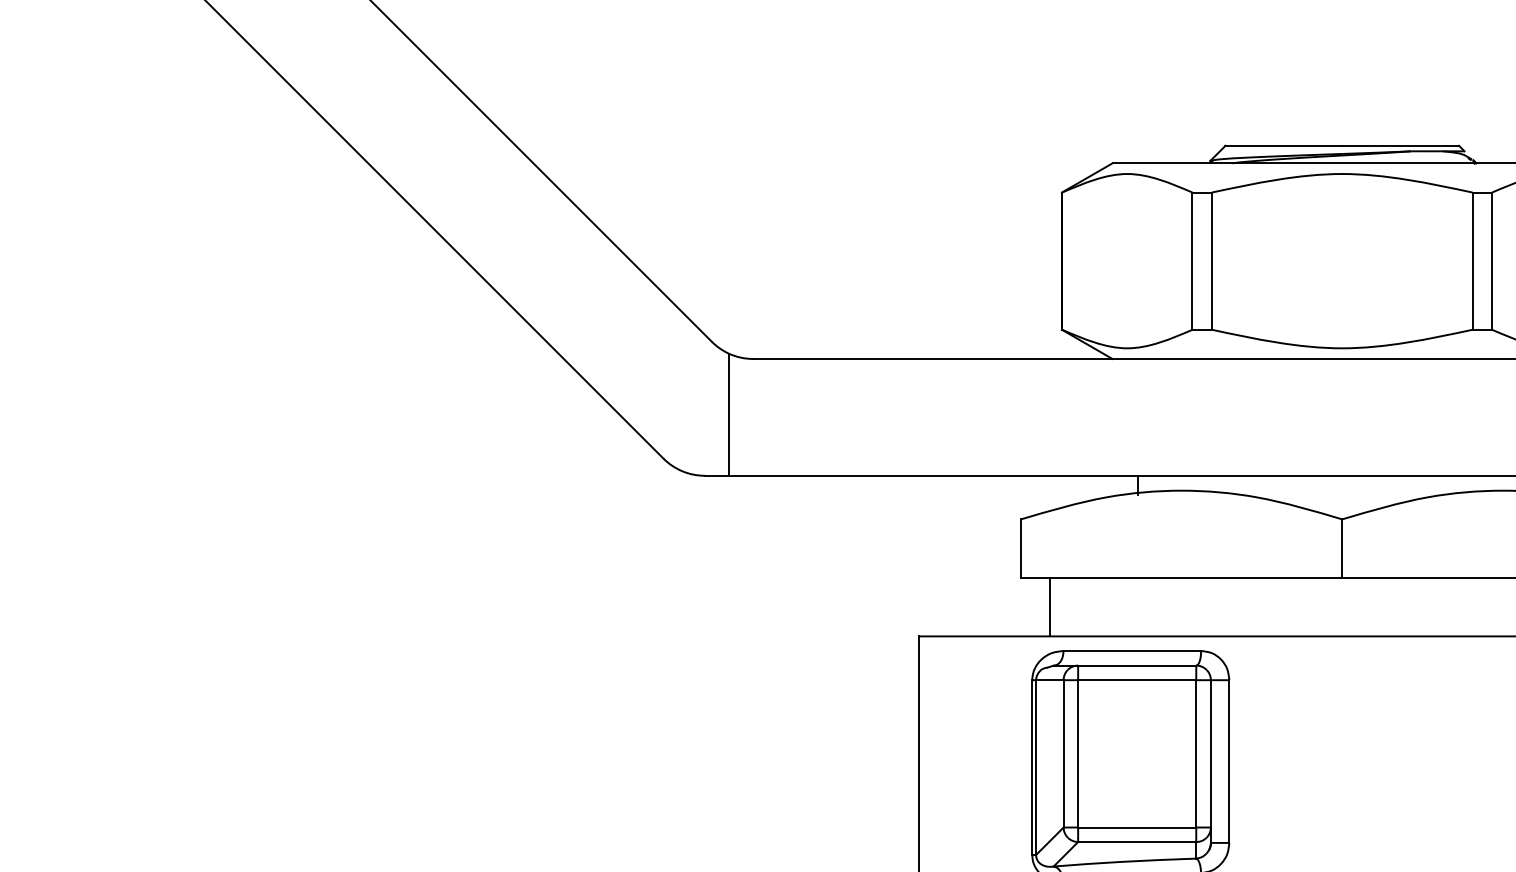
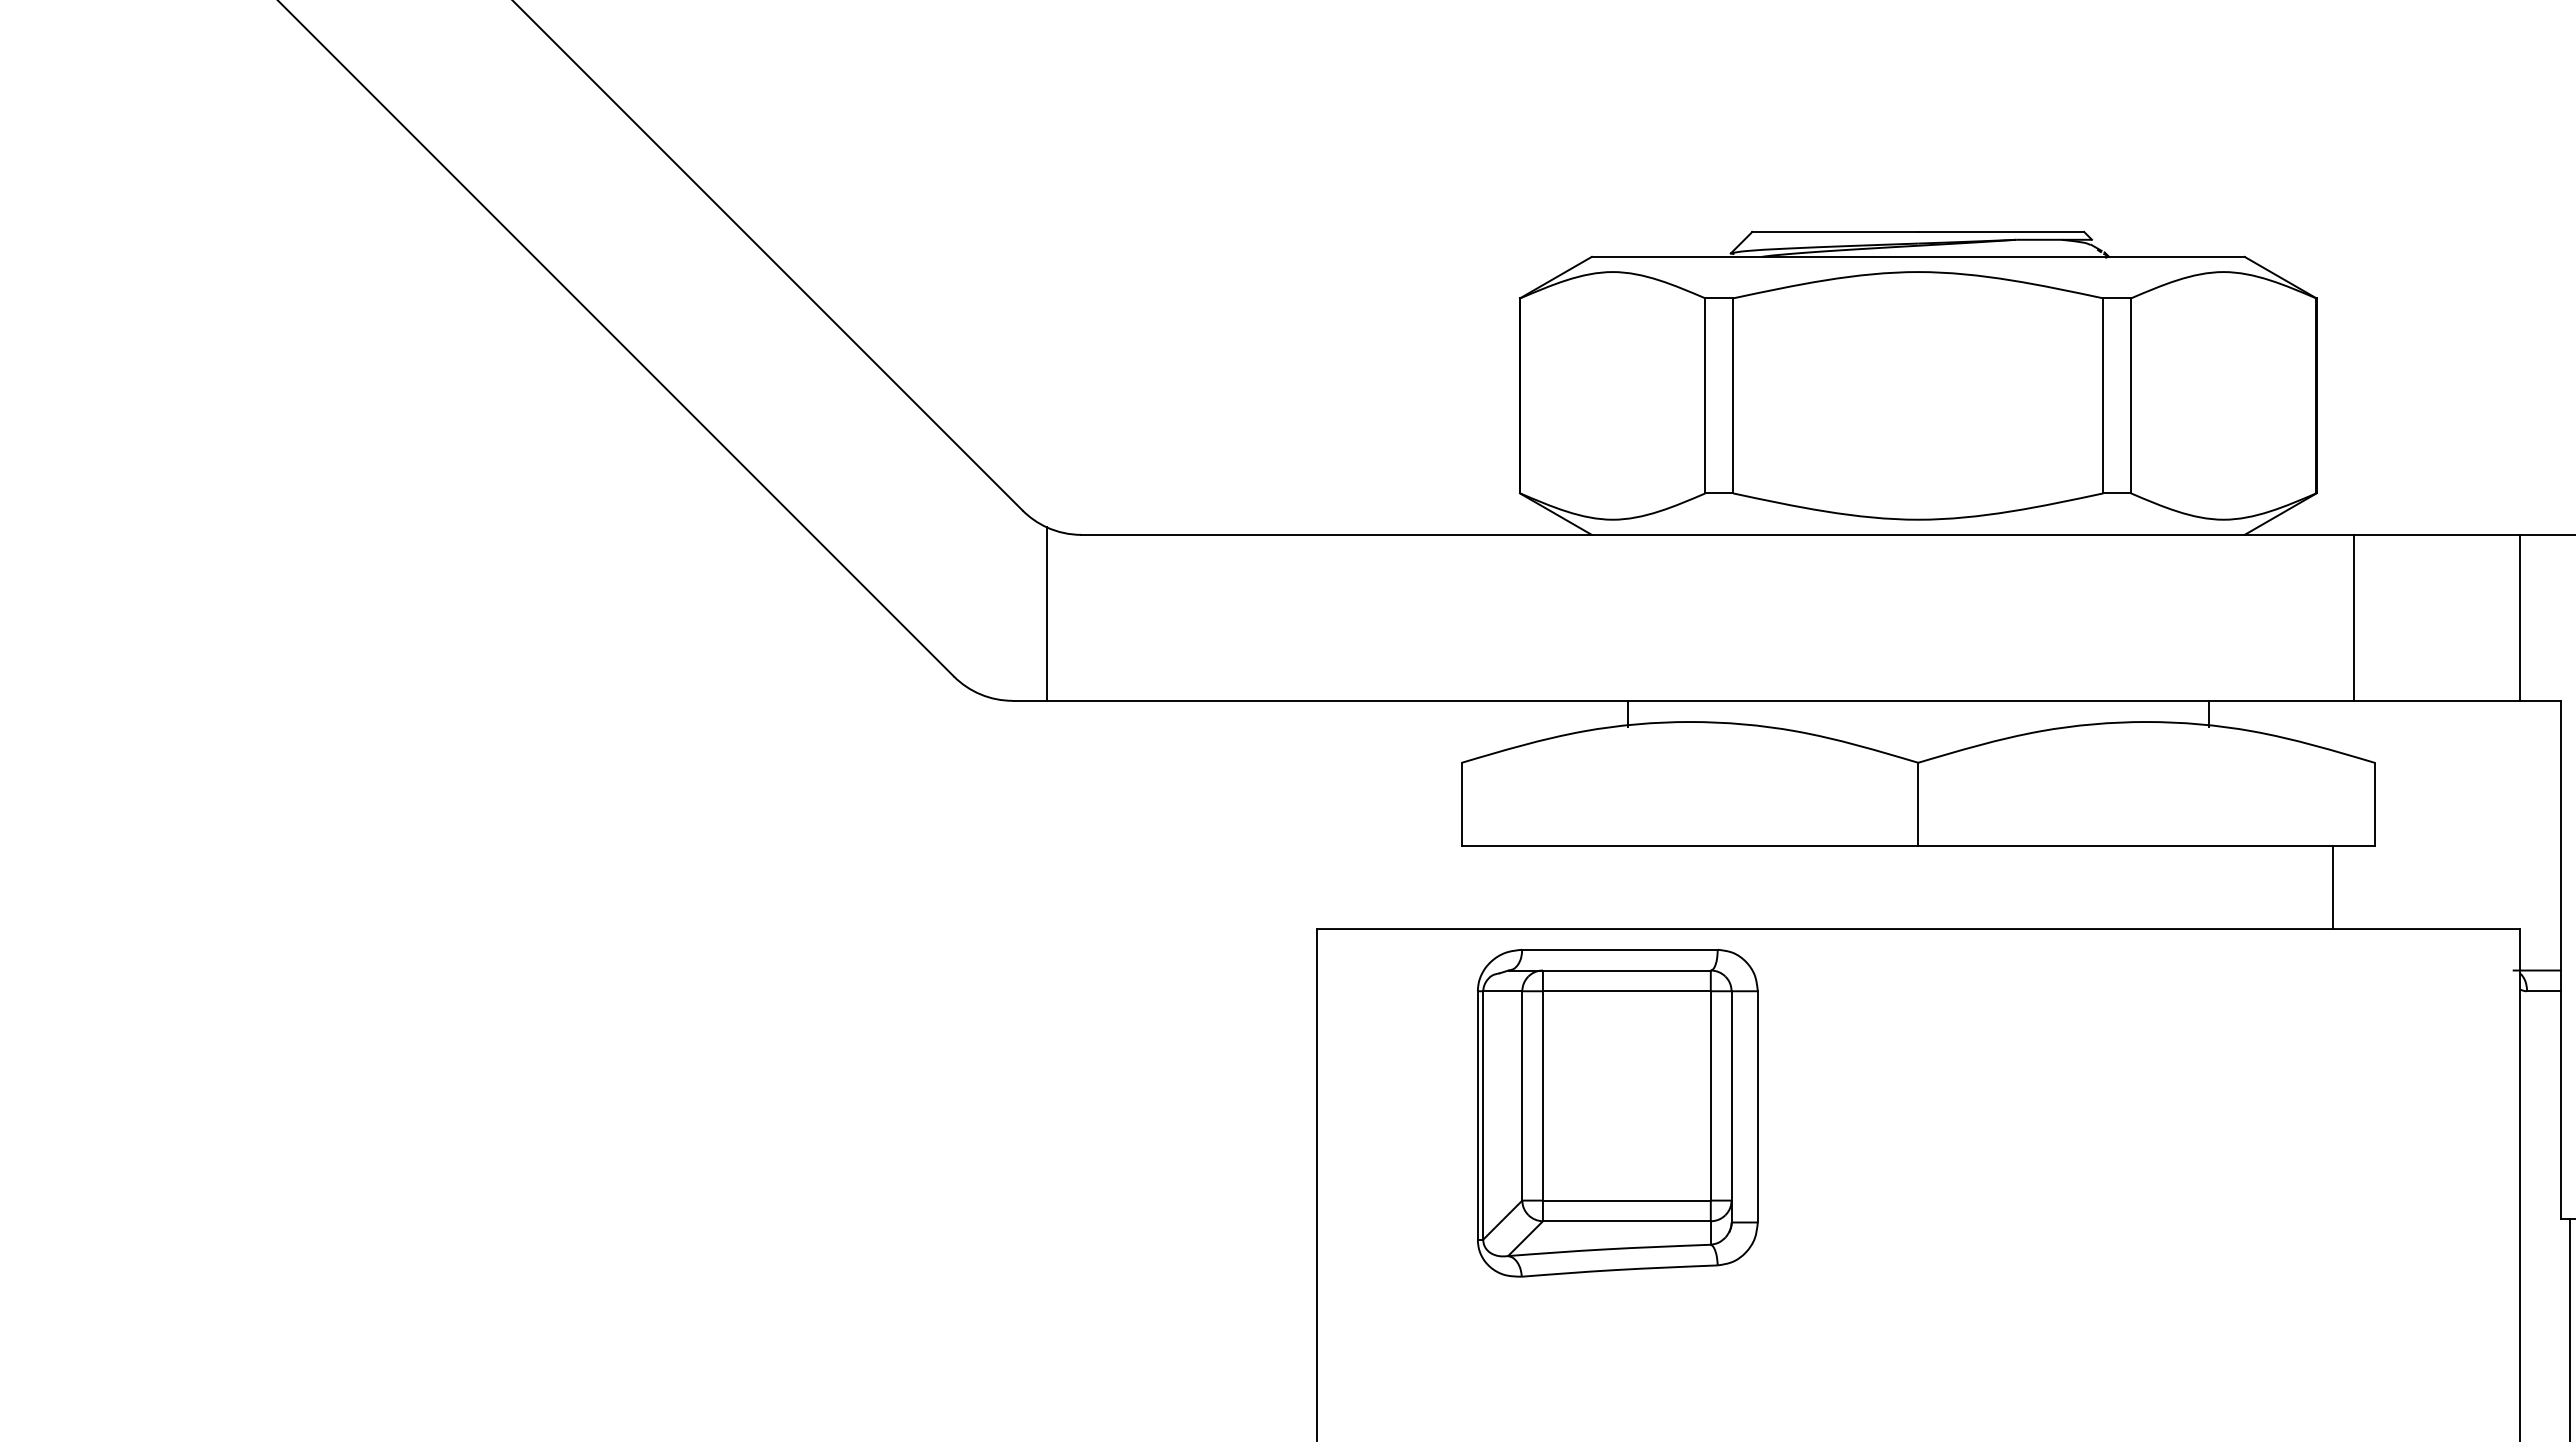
line: (1050, 607) -> (1503, 887), removed

